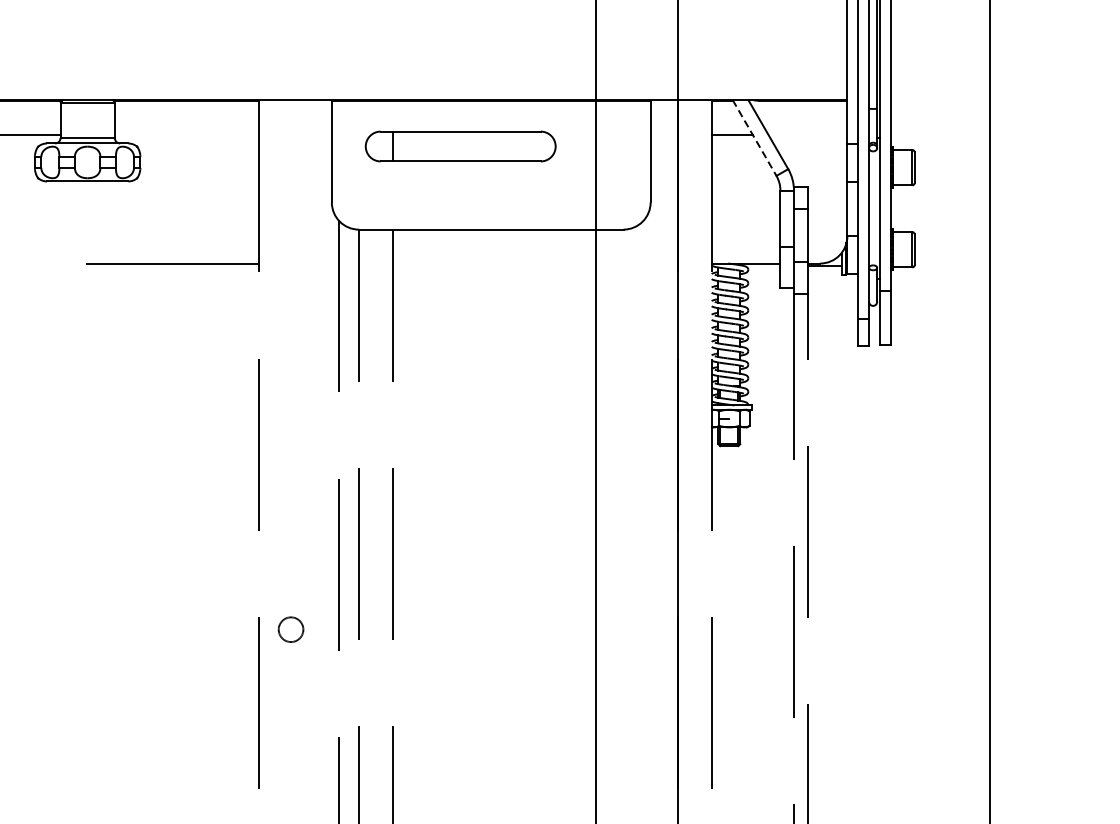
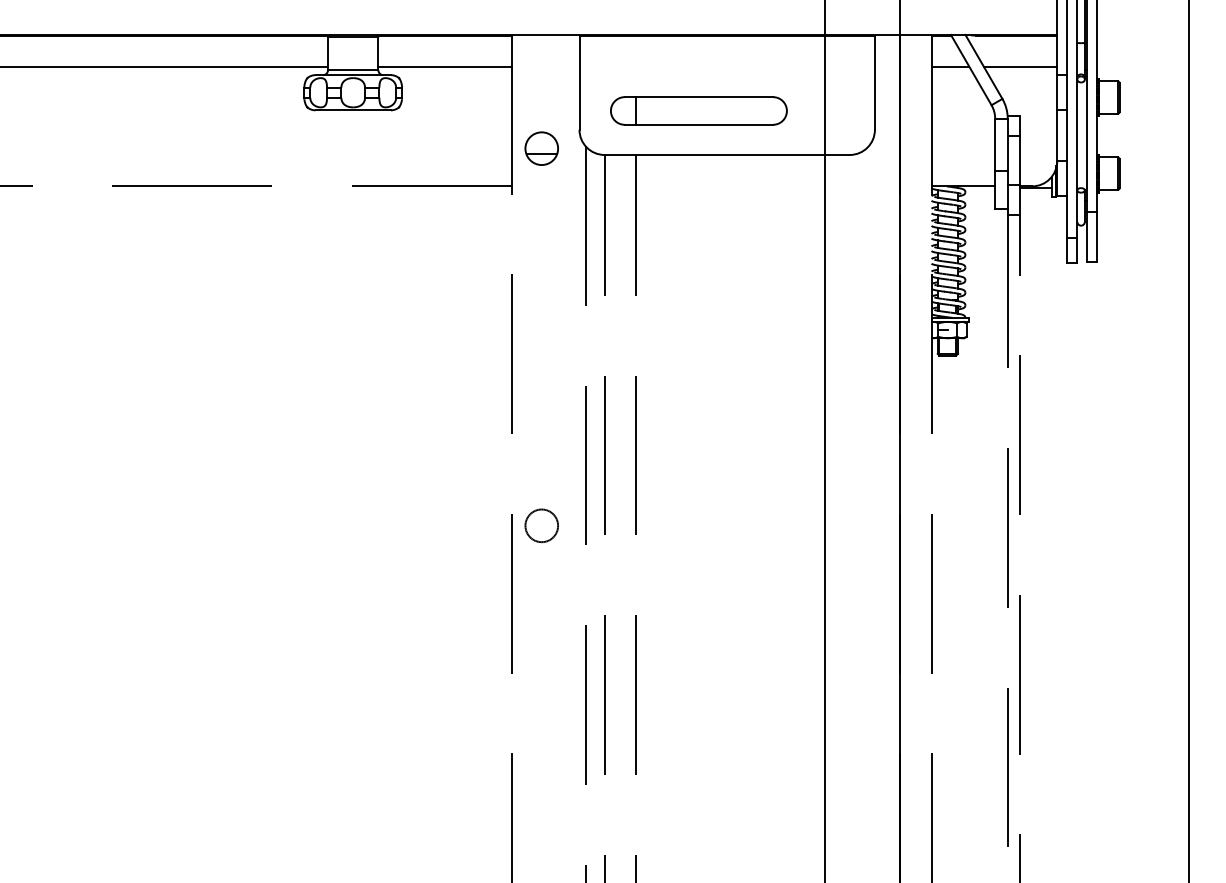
line: (186, 134) -> (444, 66), added
line: (807, 134) -> (1020, 66), added
line: (754, 138) -> (971, 70), dashed -> solid
part: (460, 146) -> (698, 110), moved
part: (290, 222) -> (541, 148), added
circle: (290, 629) -> (541, 525), size x1.43

